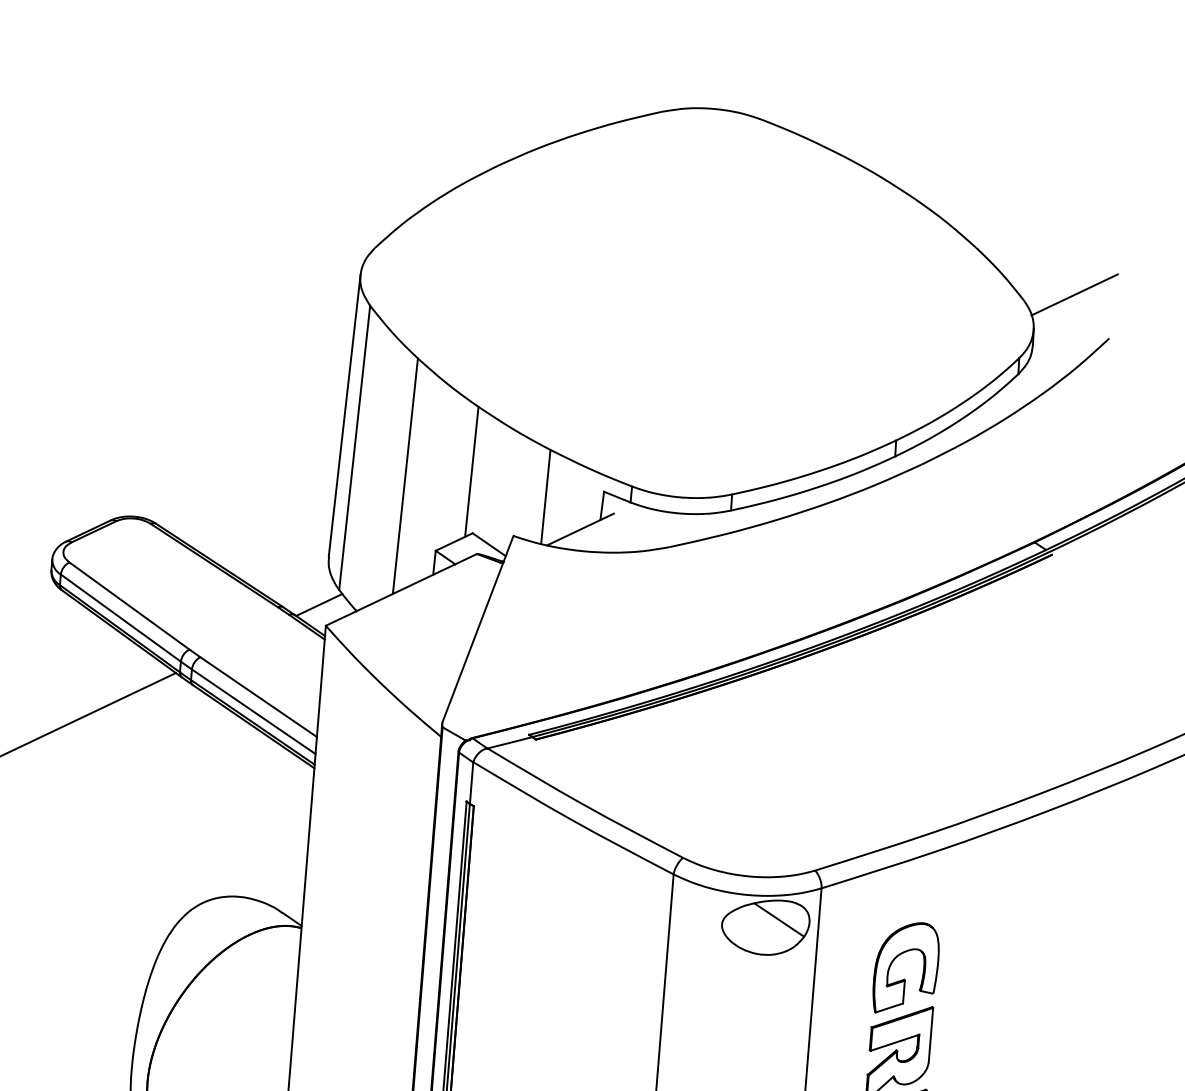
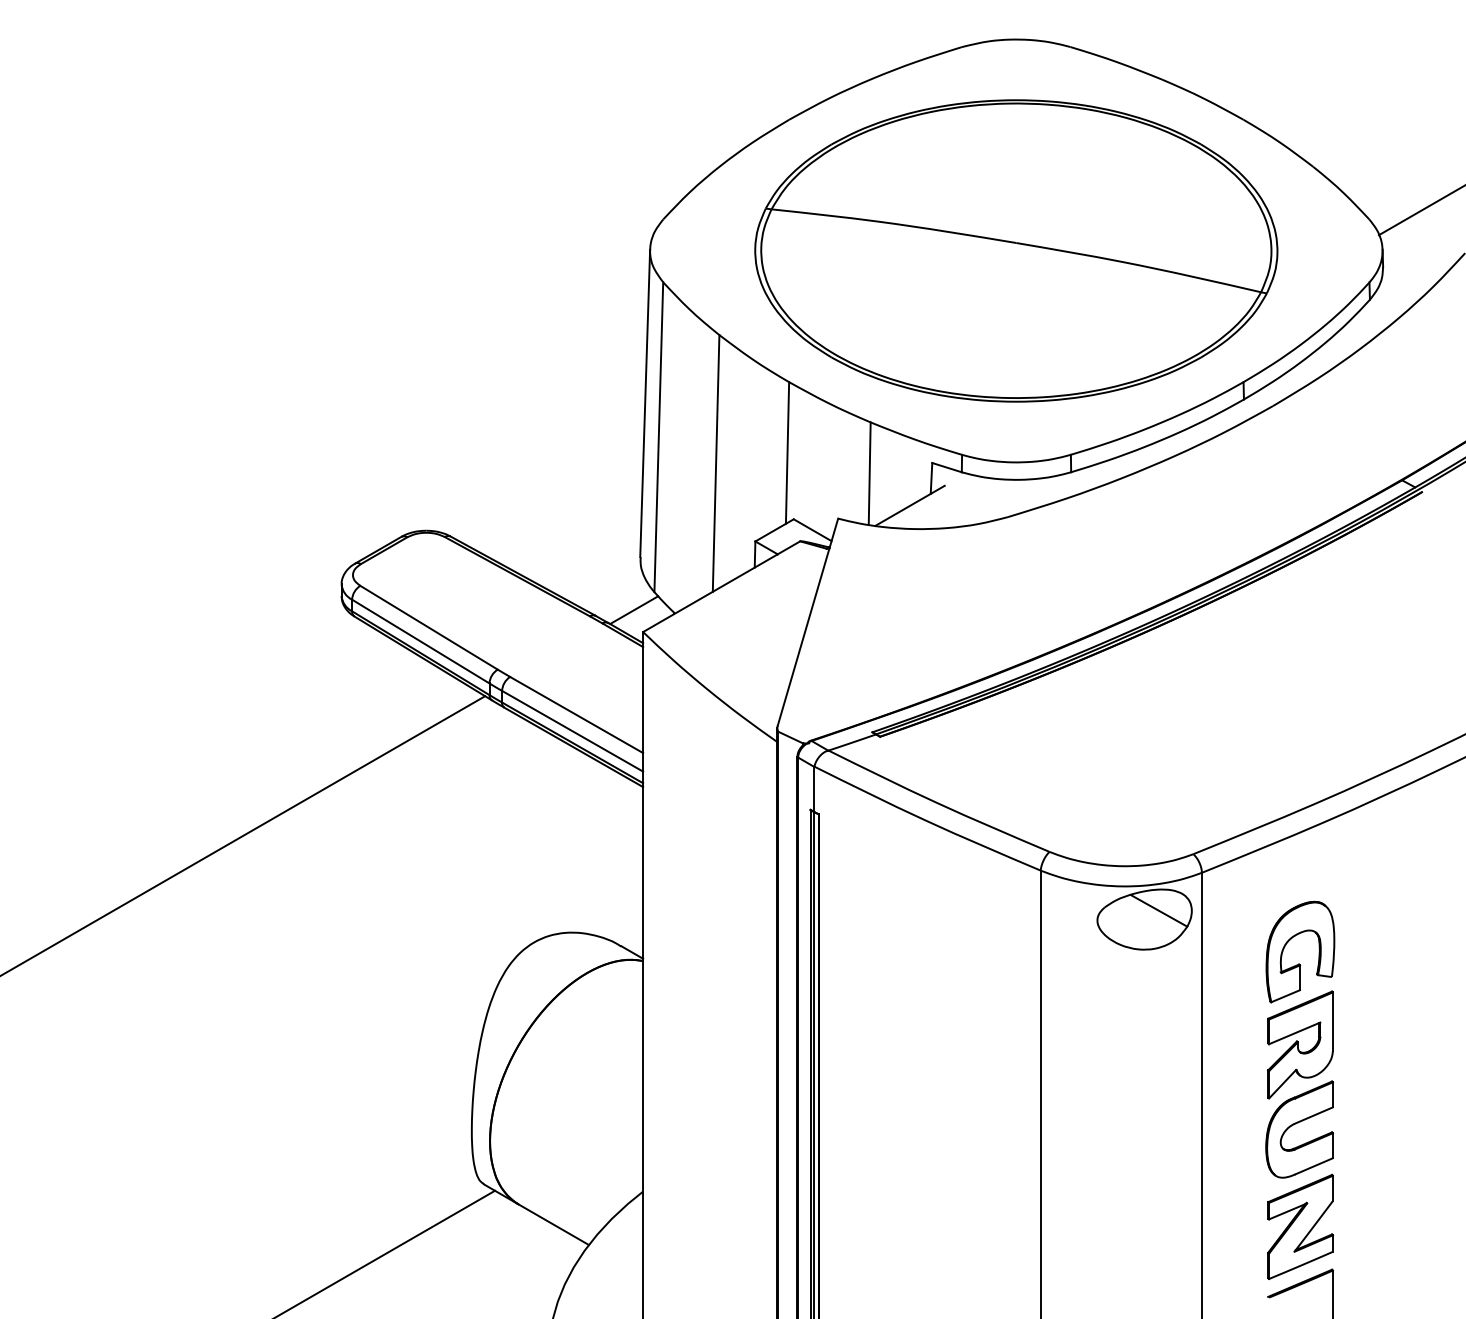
part: (697, 302) -> (1016, 250), added

